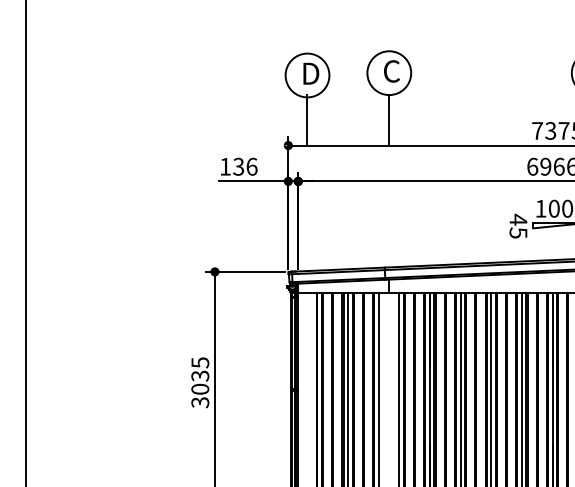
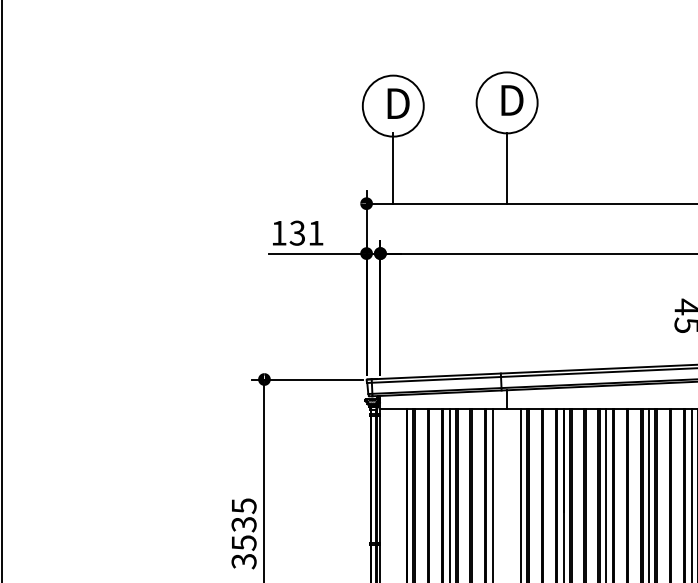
text: (392, 71) -> (511, 100), C -> D
text: (251, 166) -> (315, 232), 136 -> 131
text: (200, 388) -> (244, 541), 3035 -> 3535

